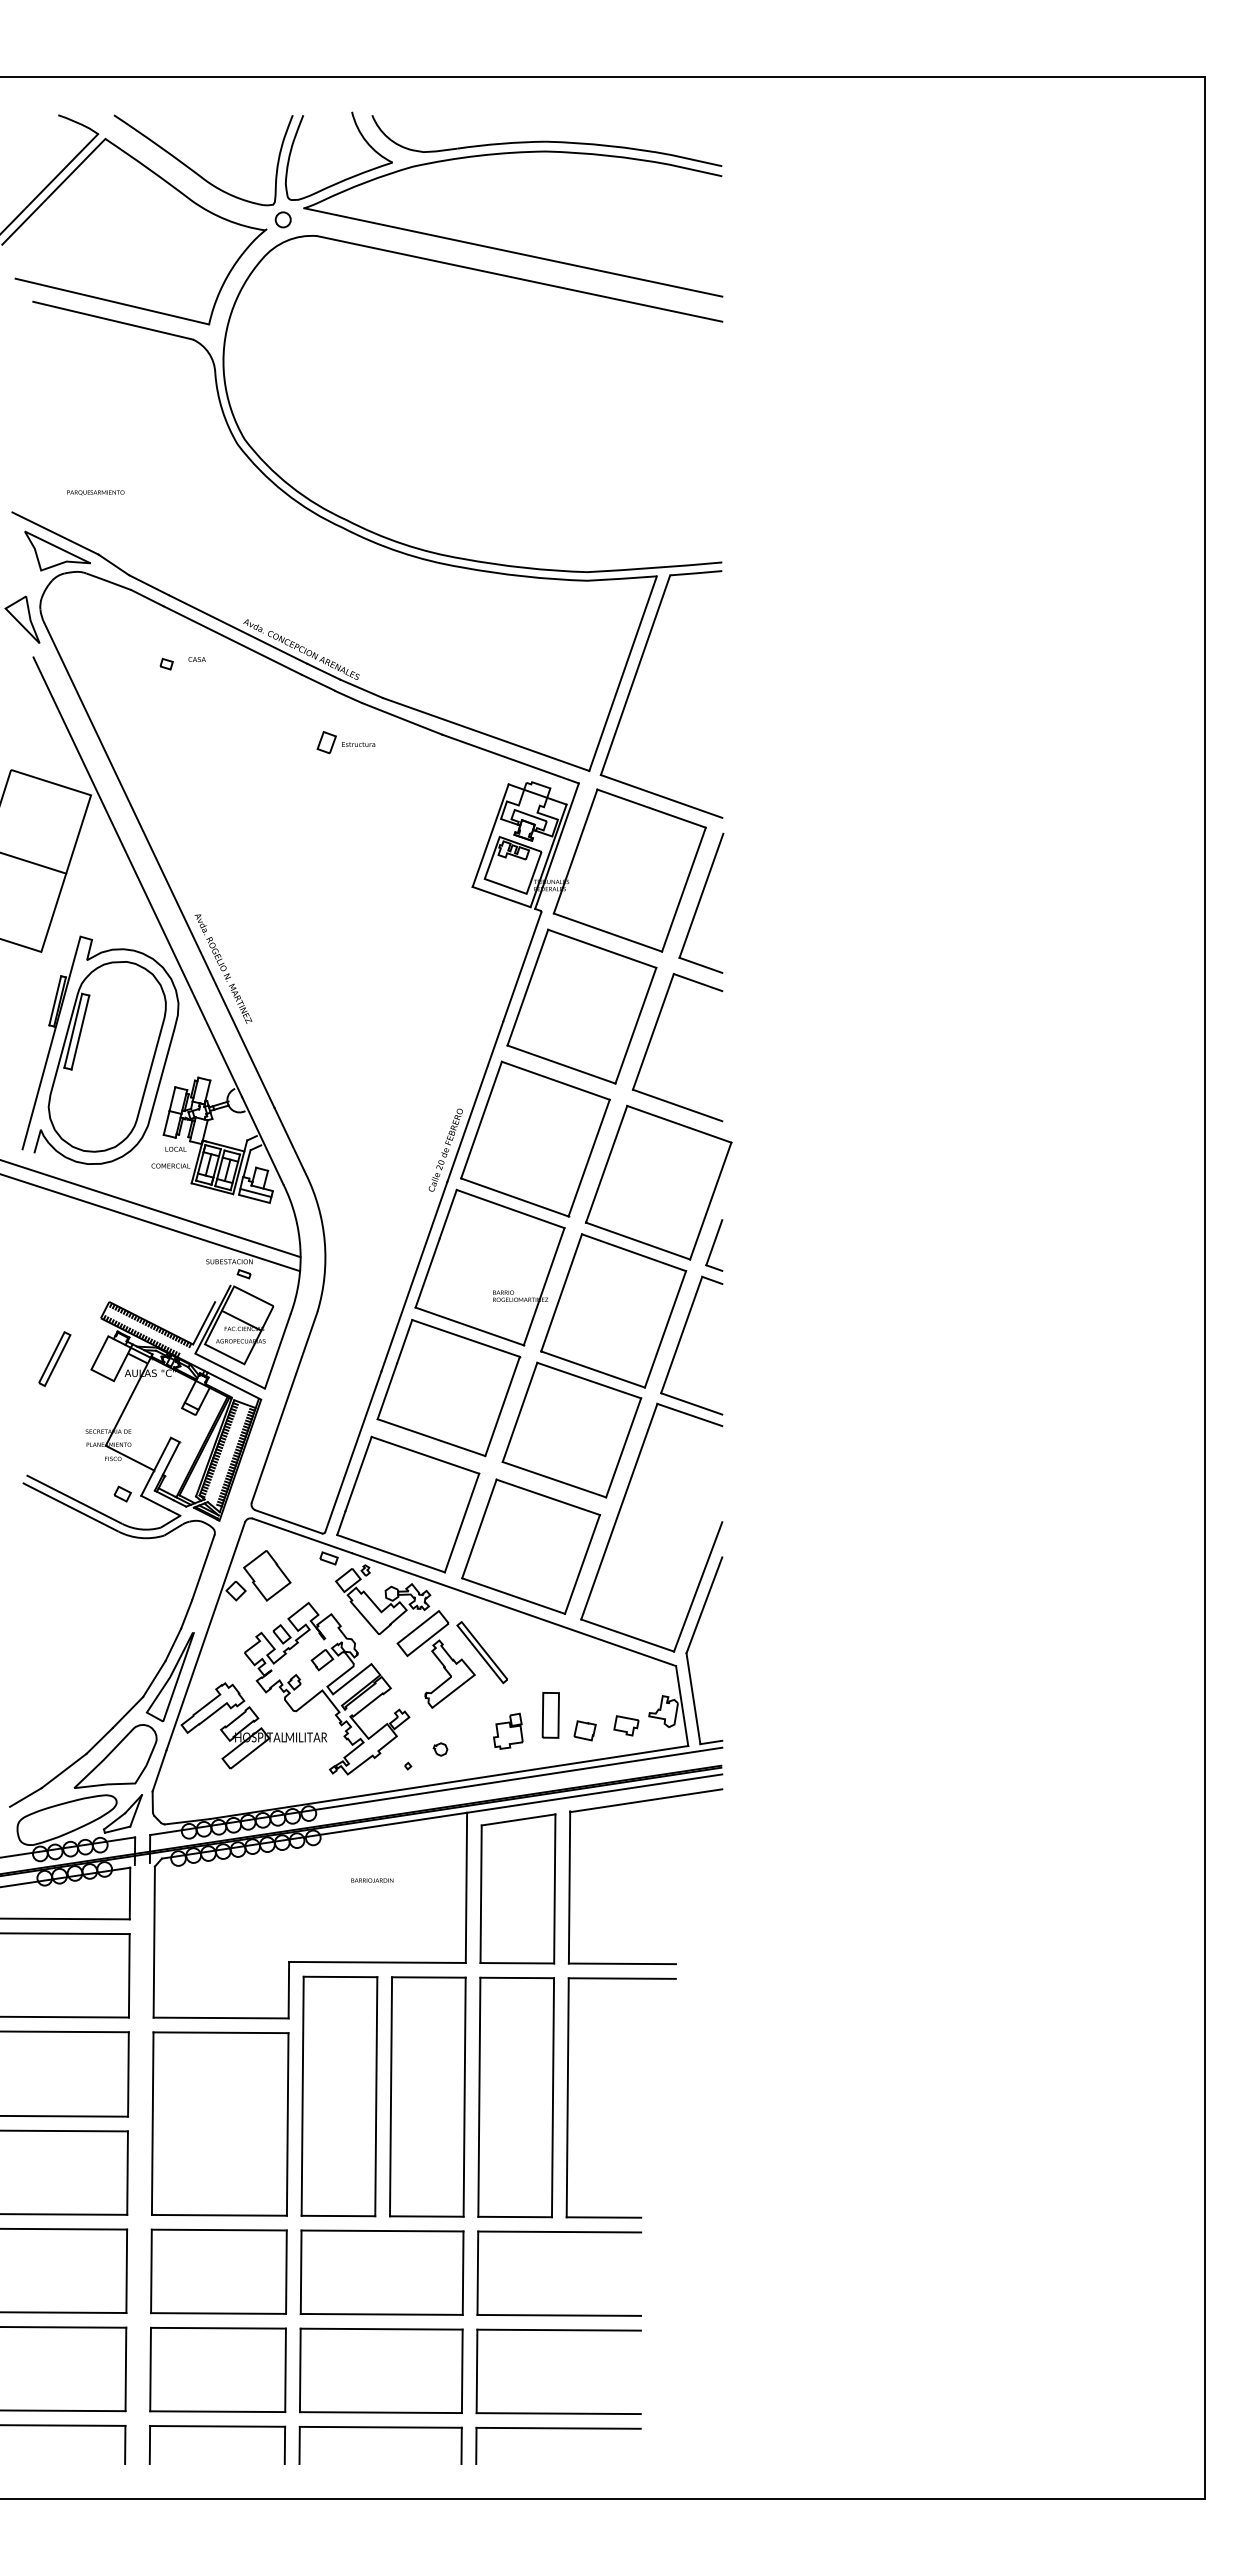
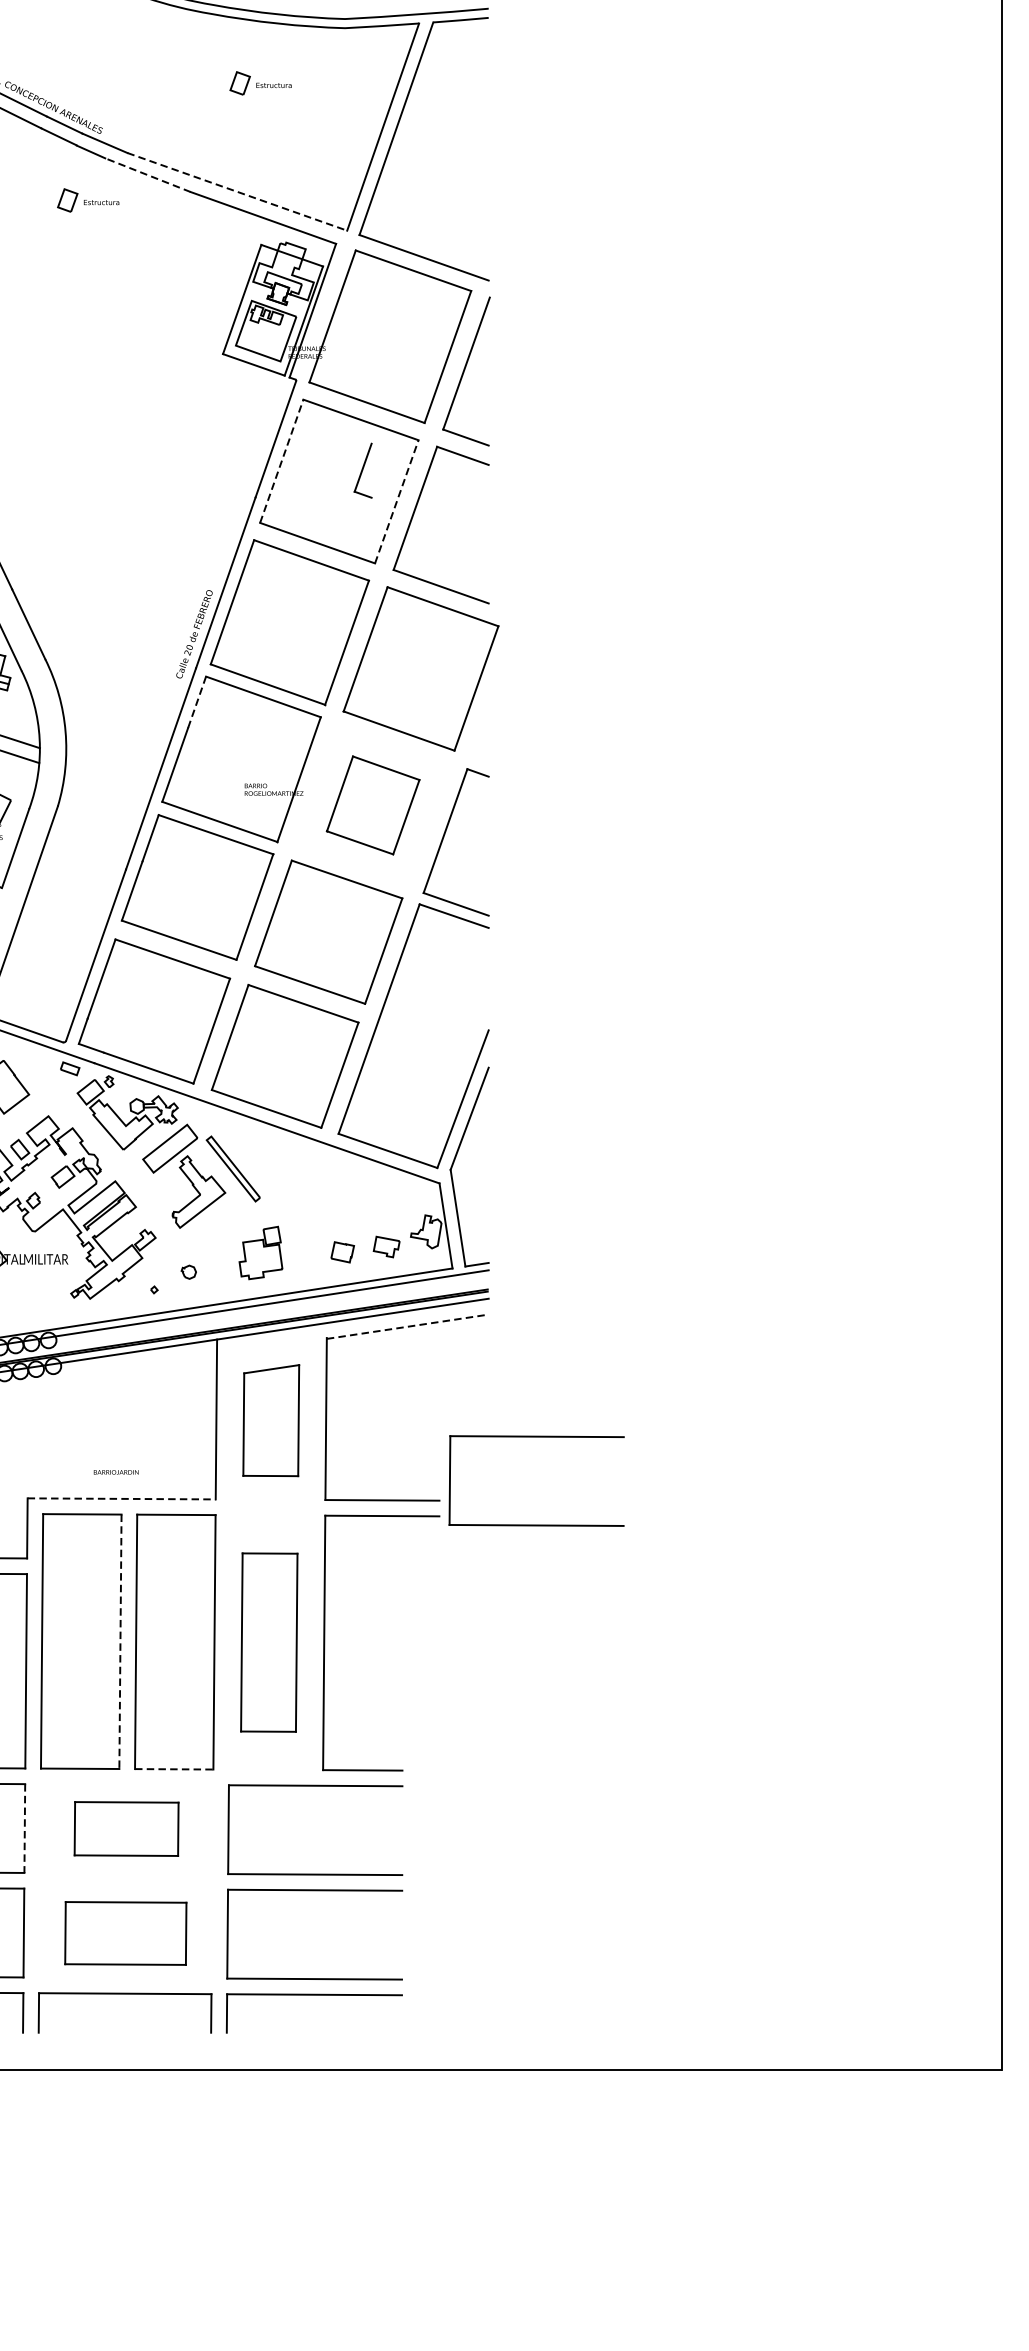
part: (507, 632) -> (260, 83), added
line: (401, 718) -> (147, 174), solid -> dashed
line: (486, 734) -> (237, 191), solid -> dashed
line: (528, 987) -> (282, 461), solid -> dashed
line: (636, 1025) -> (397, 501), solid -> dashed
line: (448, 1214) -> (197, 702), solid -> dashed
part: (714, 1245) -> (363, 470), moved
part: (613, 1310) -> (372, 804), size x0.6
part: (550, 1715) -> (305, 1236), removed
part: (508, 1730) -> (261, 1251), size x1.4
line: (646, 1800) -> (408, 1326), solid -> dashed
text: (372, 1880) -> (116, 1472), moved
part: (517, 1888) -> (270, 1420), size x0.7
part: (767, 1904) -> (536, 1437), added
line: (377, 1962) -> (121, 1498), solid -> dashed
line: (376, 2096) -> (120, 1641), solid -> dashed
part: (515, 2097) -> (268, 1642), size x0.7
line: (426, 2216) -> (173, 1769), solid -> dashed
line: (286, 2272) -> (24, 1828), solid -> dashed
part: (381, 2272) -> (125, 1828), size x0.6
part: (381, 2370) -> (125, 1933), size x0.7

